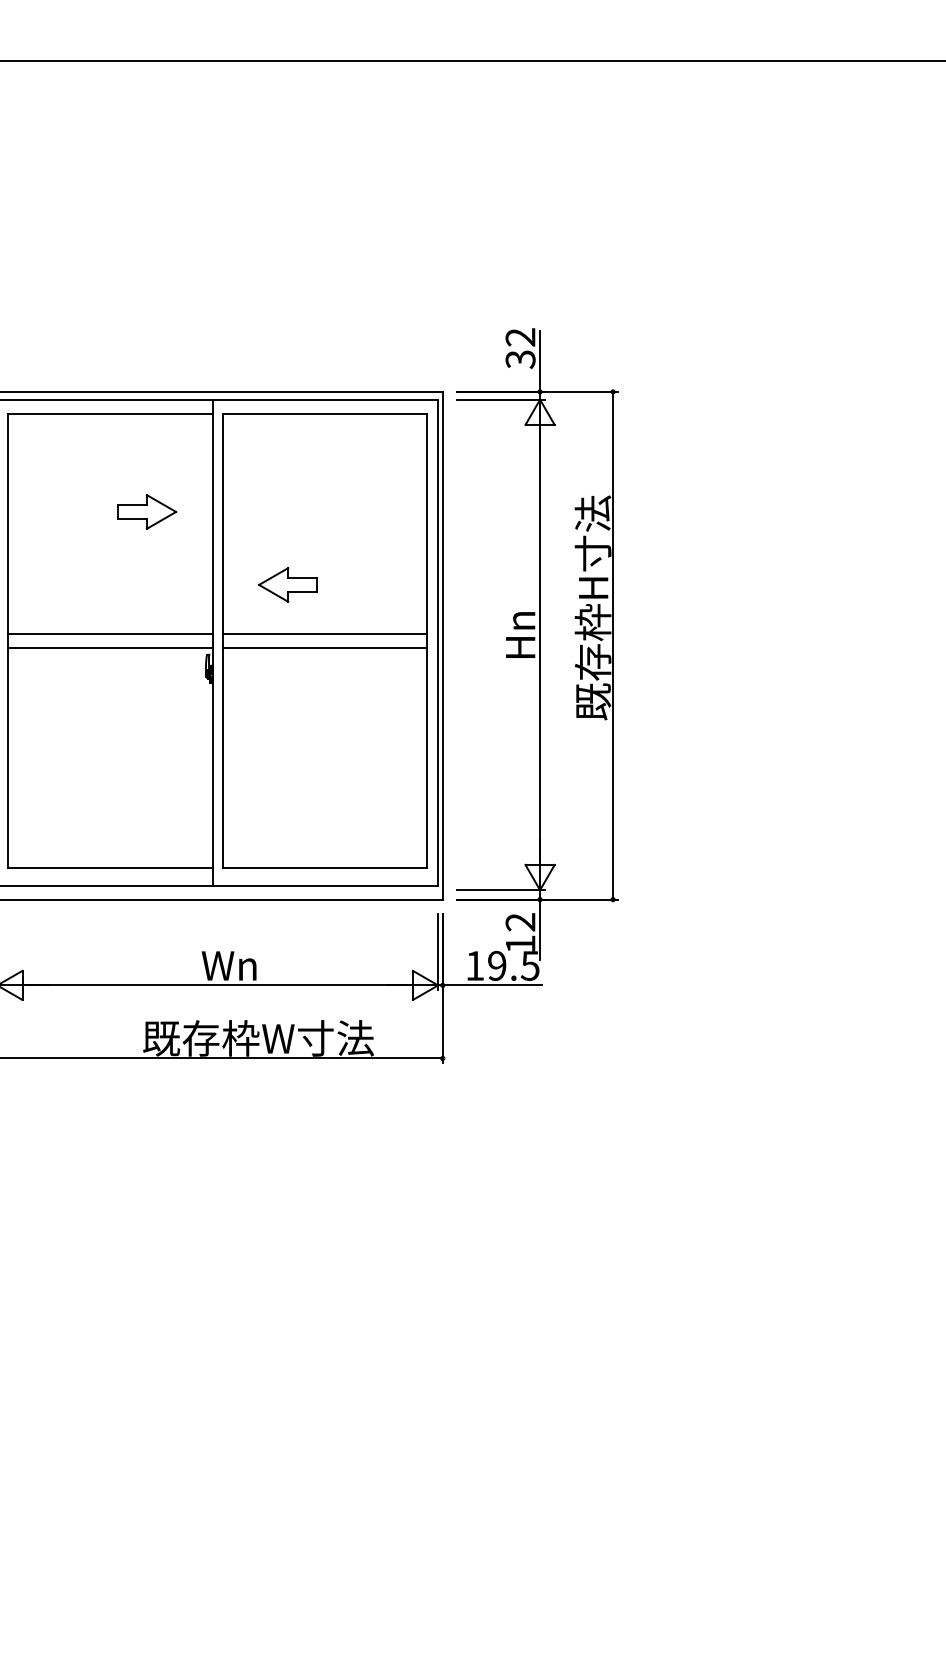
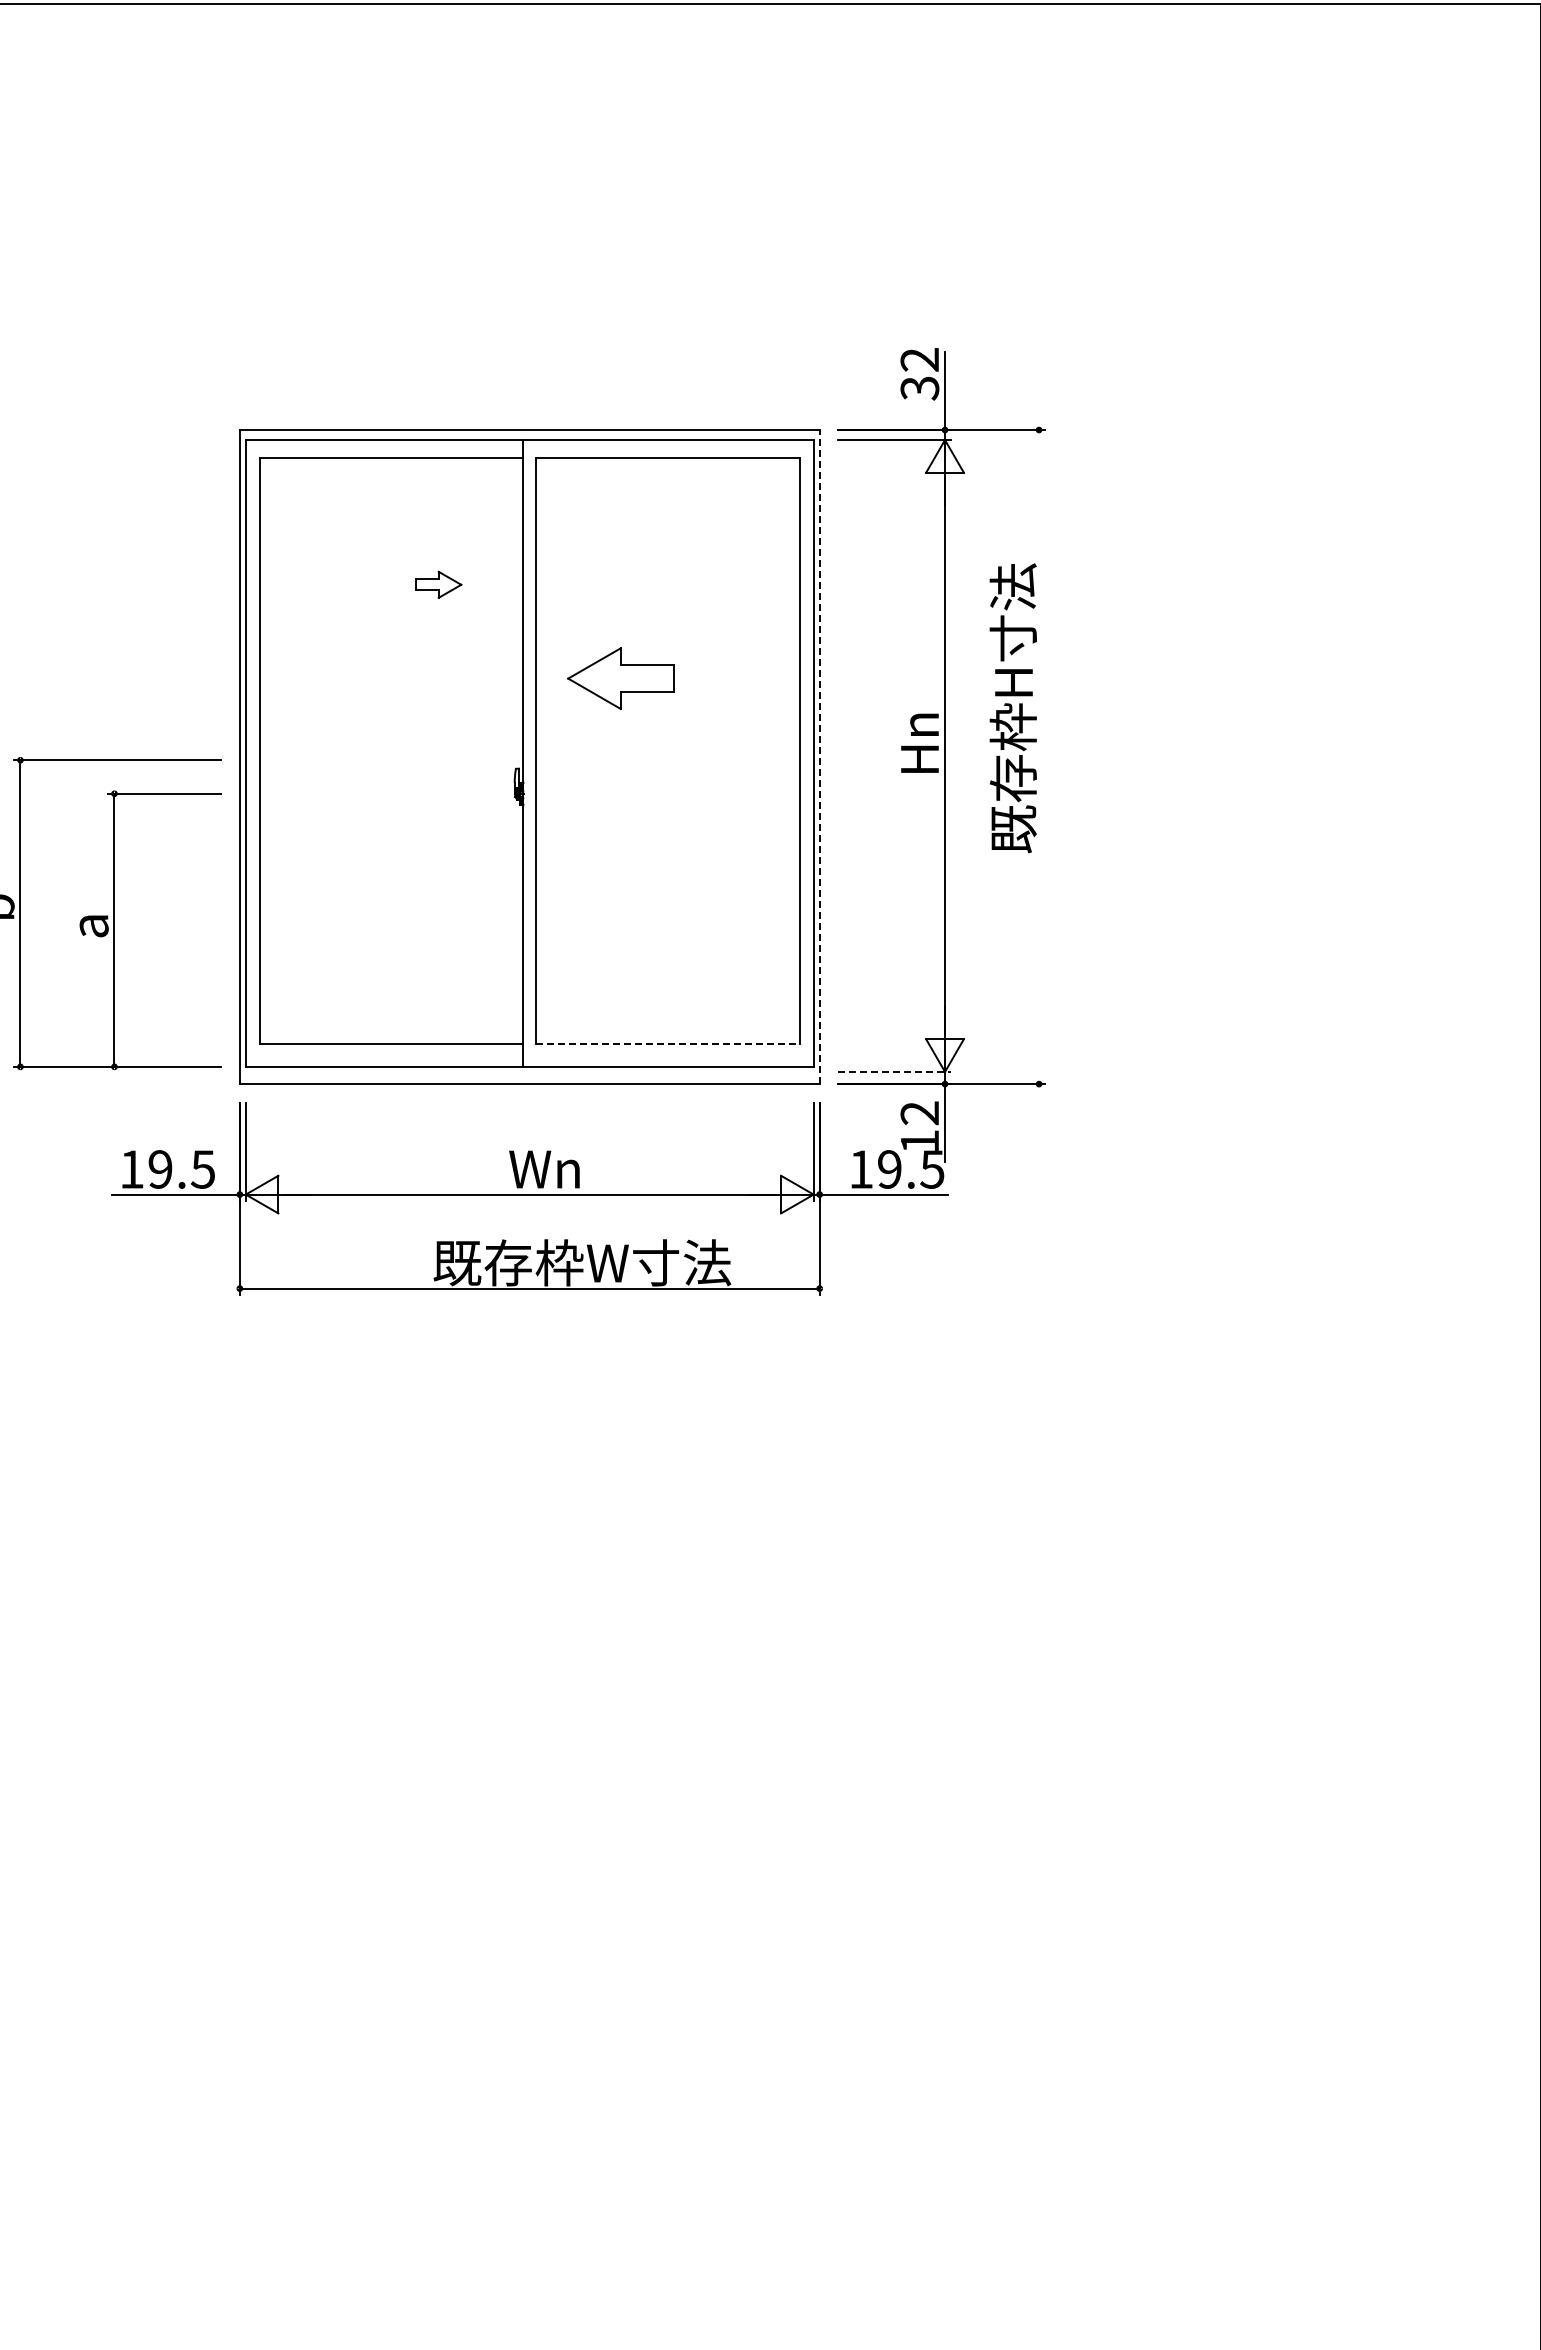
part: (146, 511) -> (438, 584), size x0.6
part: (287, 584) -> (619, 678), size x1.4
line: (110, 633) -> (391, 741), removed
line: (324, 633) -> (667, 741), removed
line: (442, 645) -> (819, 756), solid -> dashed
line: (613, 646) -> (1039, 757), removed
line: (110, 648) -> (391, 760), removed
line: (324, 648) -> (667, 760), removed
line: (324, 868) -> (667, 1043), solid -> dashed
line: (501, 889) -> (895, 1071), solid -> dashed

